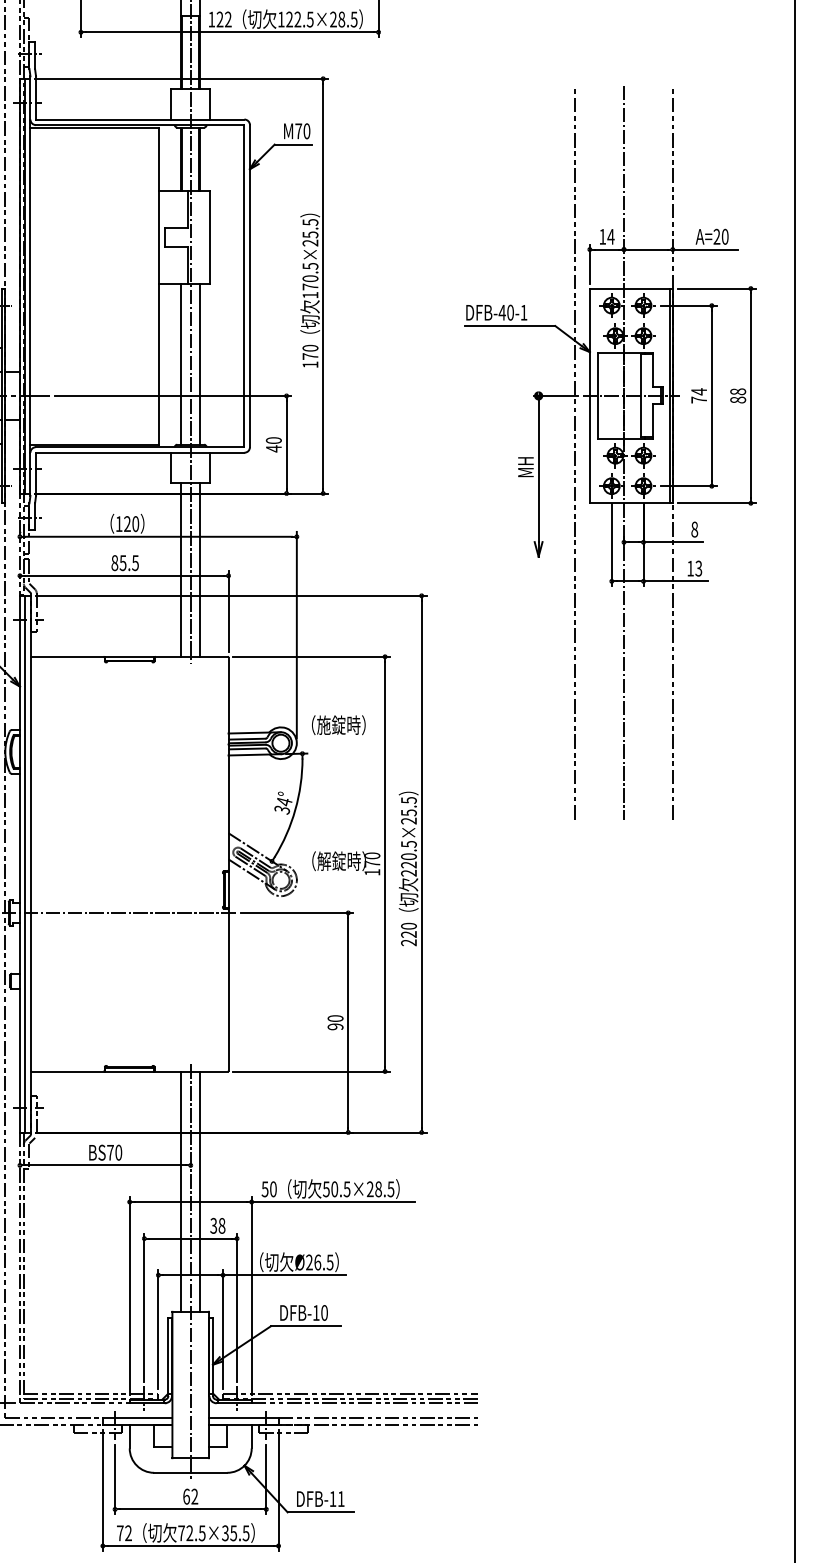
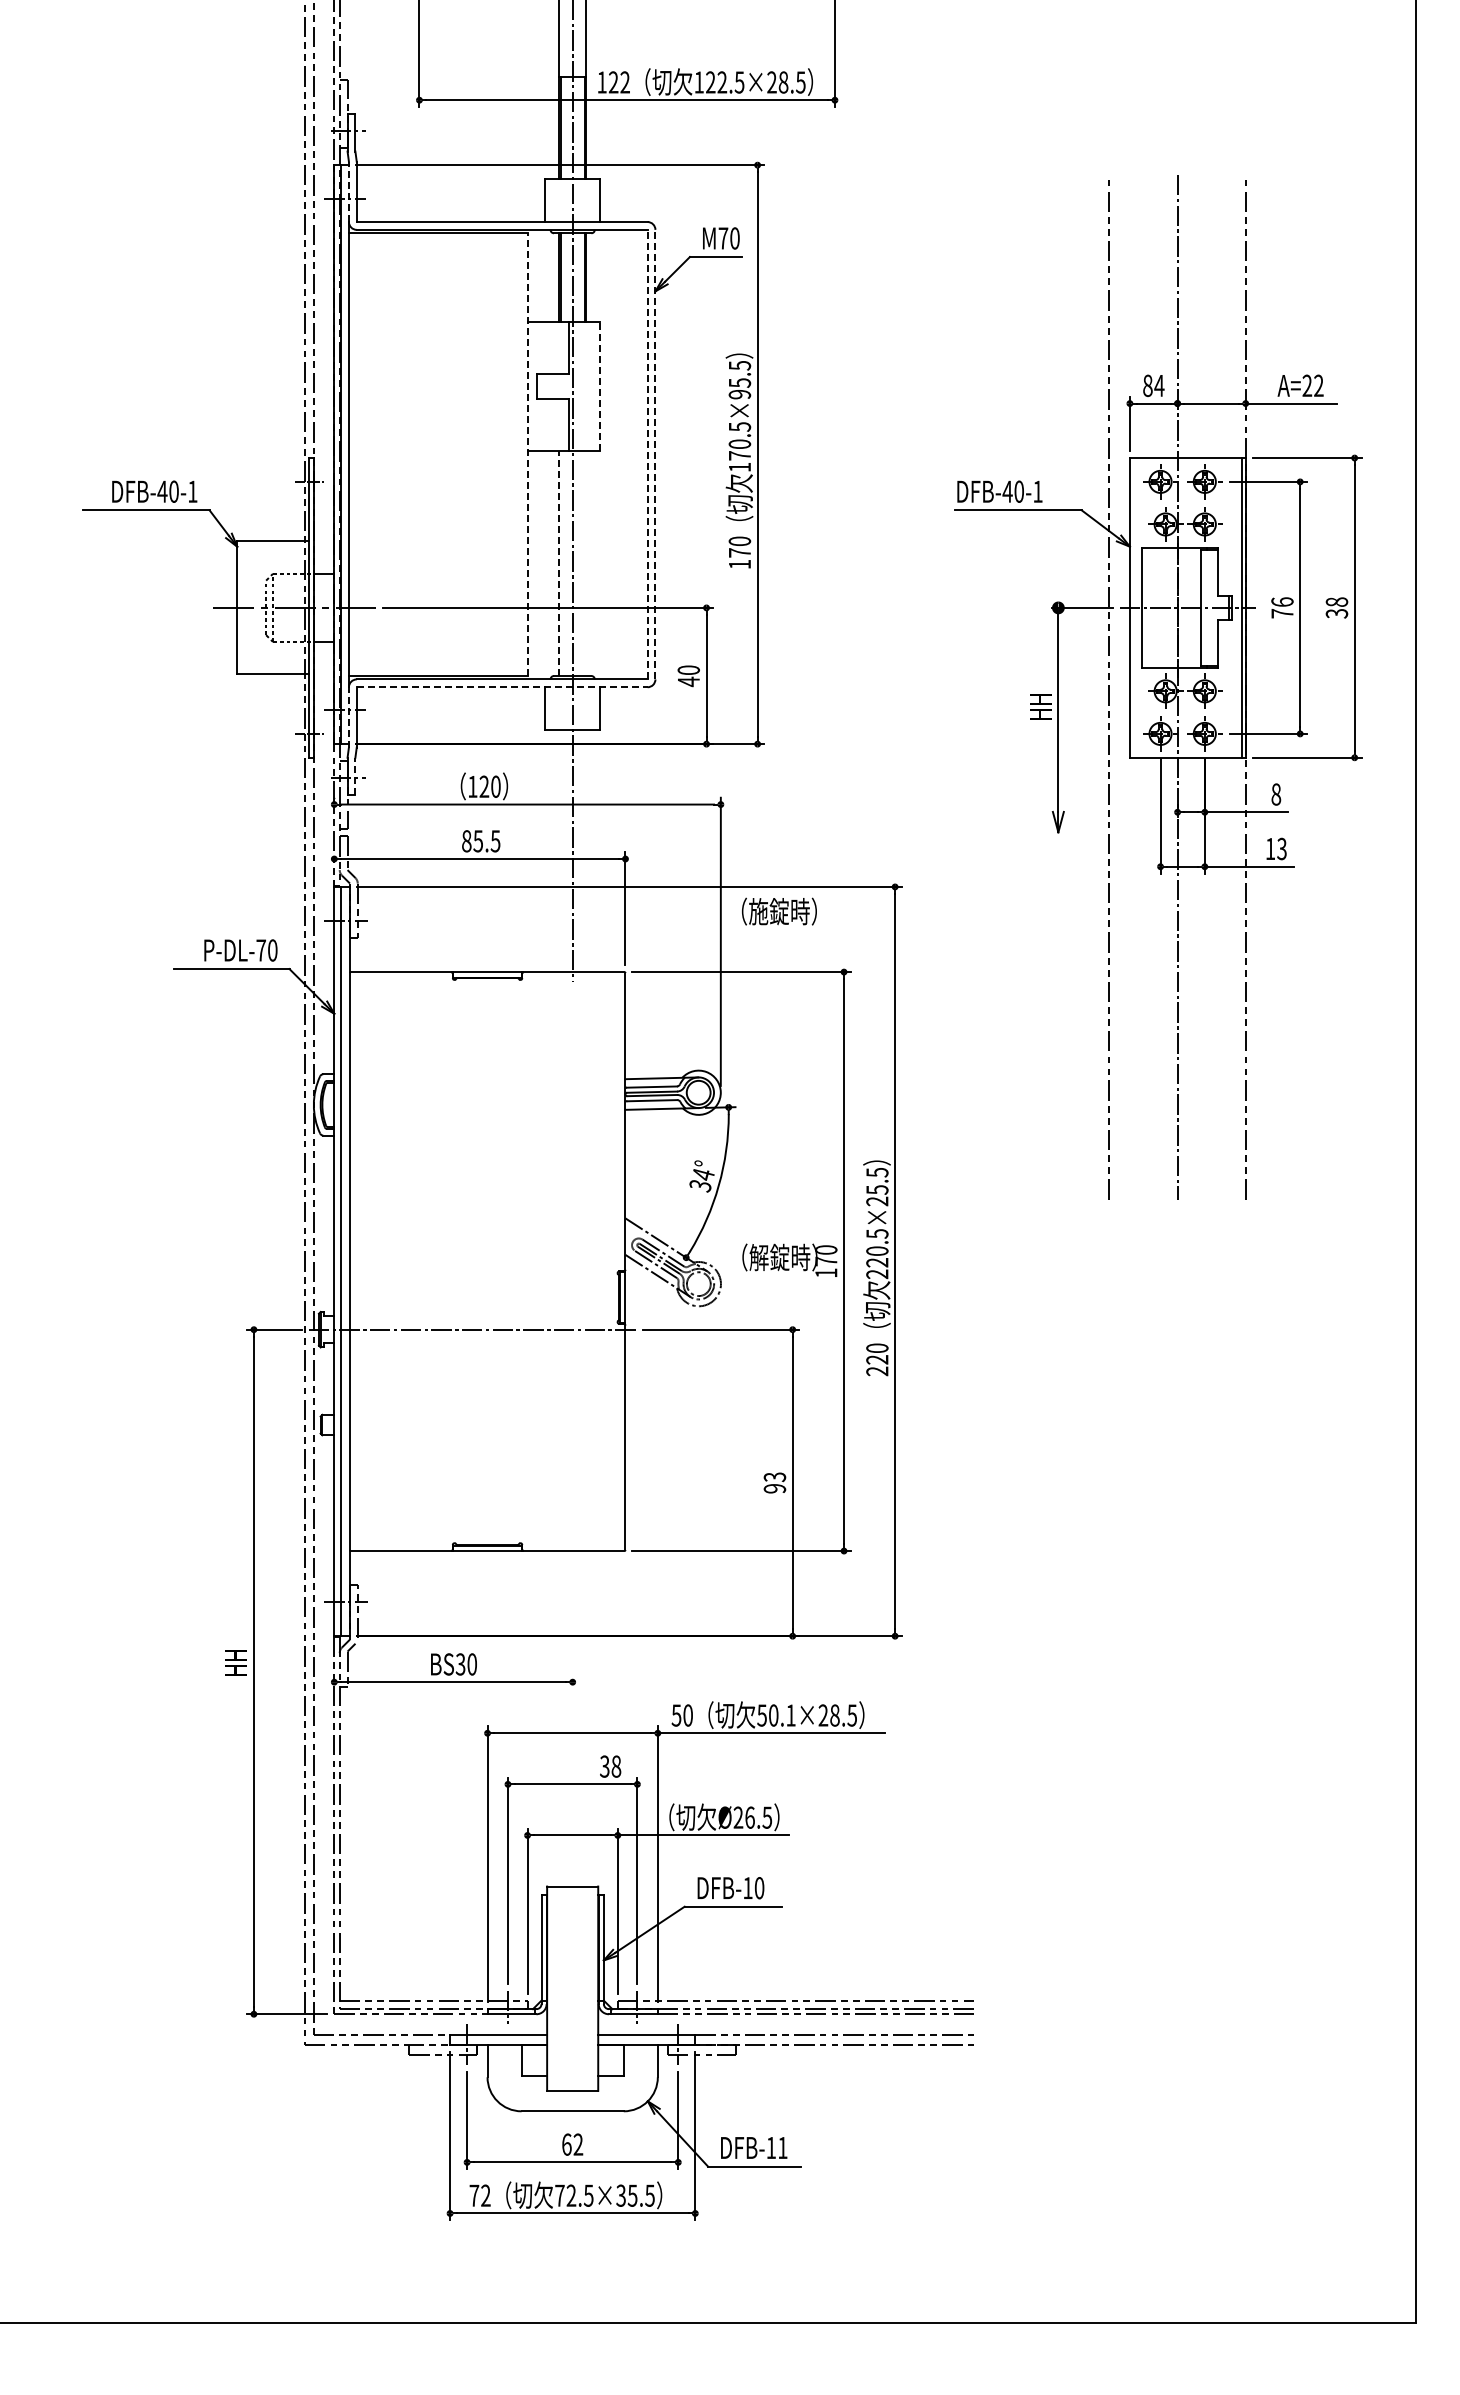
line: (30, 97) -> (348, 191), solid -> dashed
text: (602, 236) -> (1147, 385), 14 -> 84
text: (724, 236) -> (1318, 385), A=20 -> A=22
line: (209, 237) -> (599, 386), solid -> dashed
text: (310, 243) -> (740, 394), 170.5×25.5 -> 170.5×95.5
line: (159, 286) -> (528, 454), solid -> dashed
line: (244, 286) -> (647, 454), solid -> dashed
line: (250, 286) -> (655, 454), solid -> dashed
line: (181, 364) -> (559, 563), solid -> dashed
line: (200, 364) -> (586, 563), removed
text: (699, 392) -> (1282, 602), 74 -> 76
text: (737, 399) -> (1336, 613), 88 -> 38
line: (140, 452) -> (502, 687), solid -> dashed
text: (525, 467) -> (1040, 707), MH -> HH
line: (30, 473) -> (348, 716), solid -> dashed
line: (35, 516) -> (355, 776), solid -> dashed
line: (181, 569) -> (559, 850), removed
line: (200, 569) -> (586, 850), removed
text: (338, 725) -> (779, 911), moved
text: (335, 1018) -> (774, 1477), 90 -> 93
text: (110, 1152) -> (460, 1664), BS70 -> BS30
text: (346, 1189) -> (790, 1715), 50.5×28.5 -> 50.1×28.5
line: (181, 1191) -> (559, 1718), removed
line: (200, 1191) -> (586, 1718), removed
line: (190, 1271) -> (572, 1830), removed

